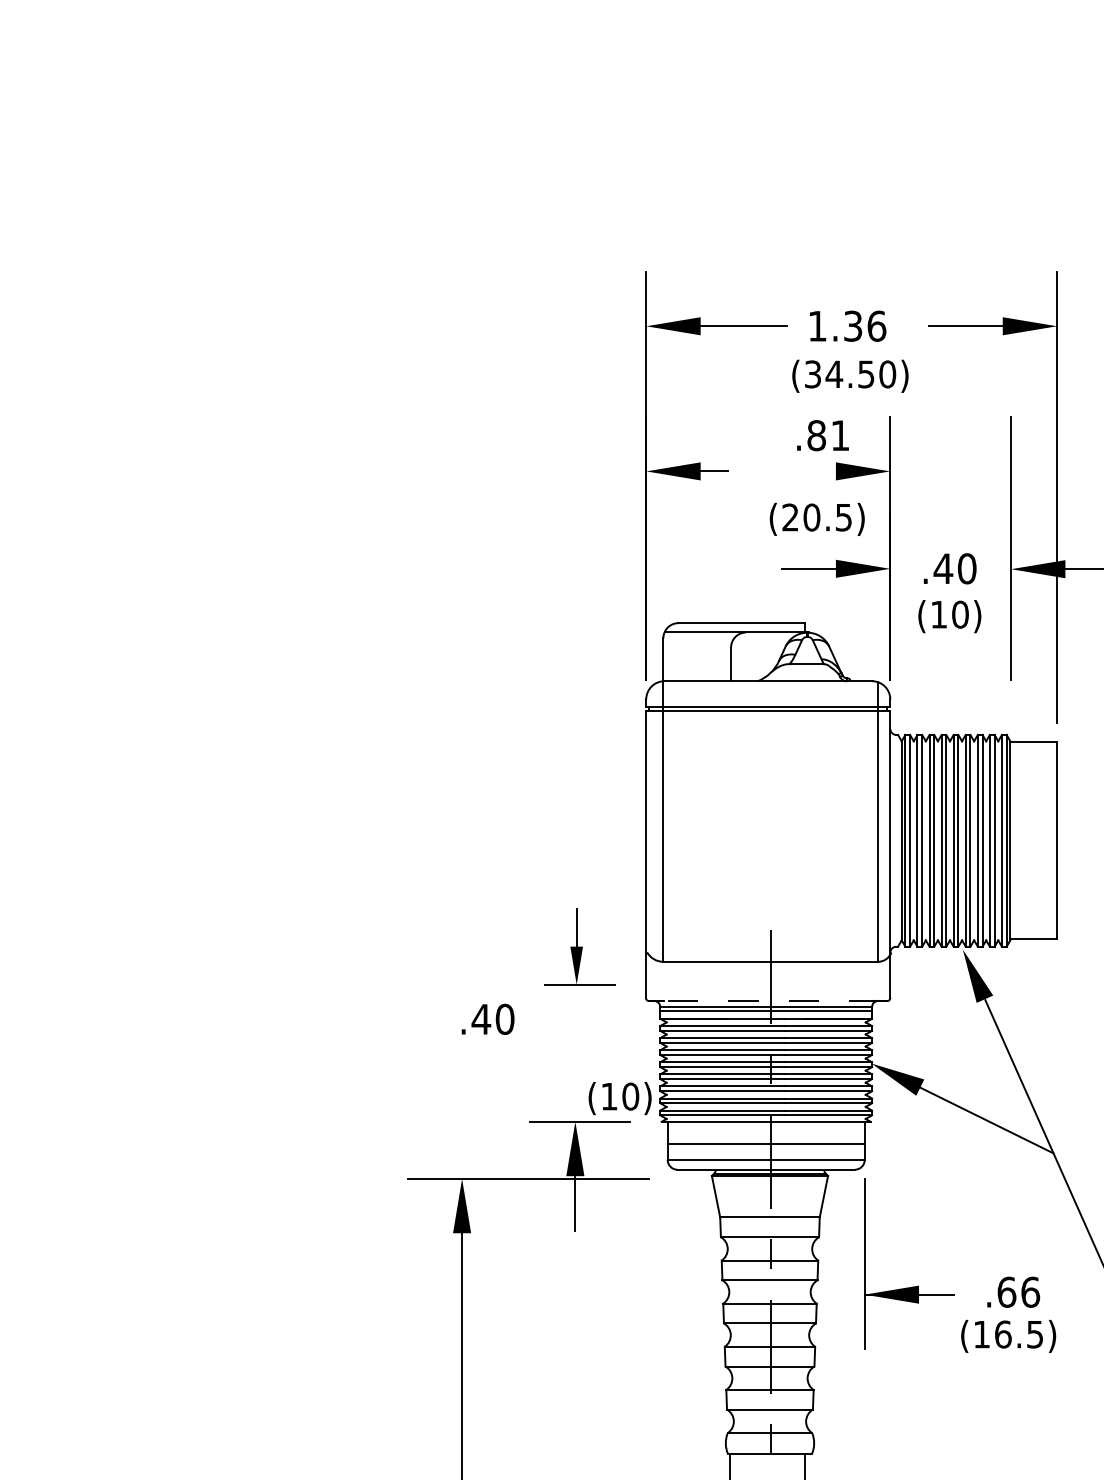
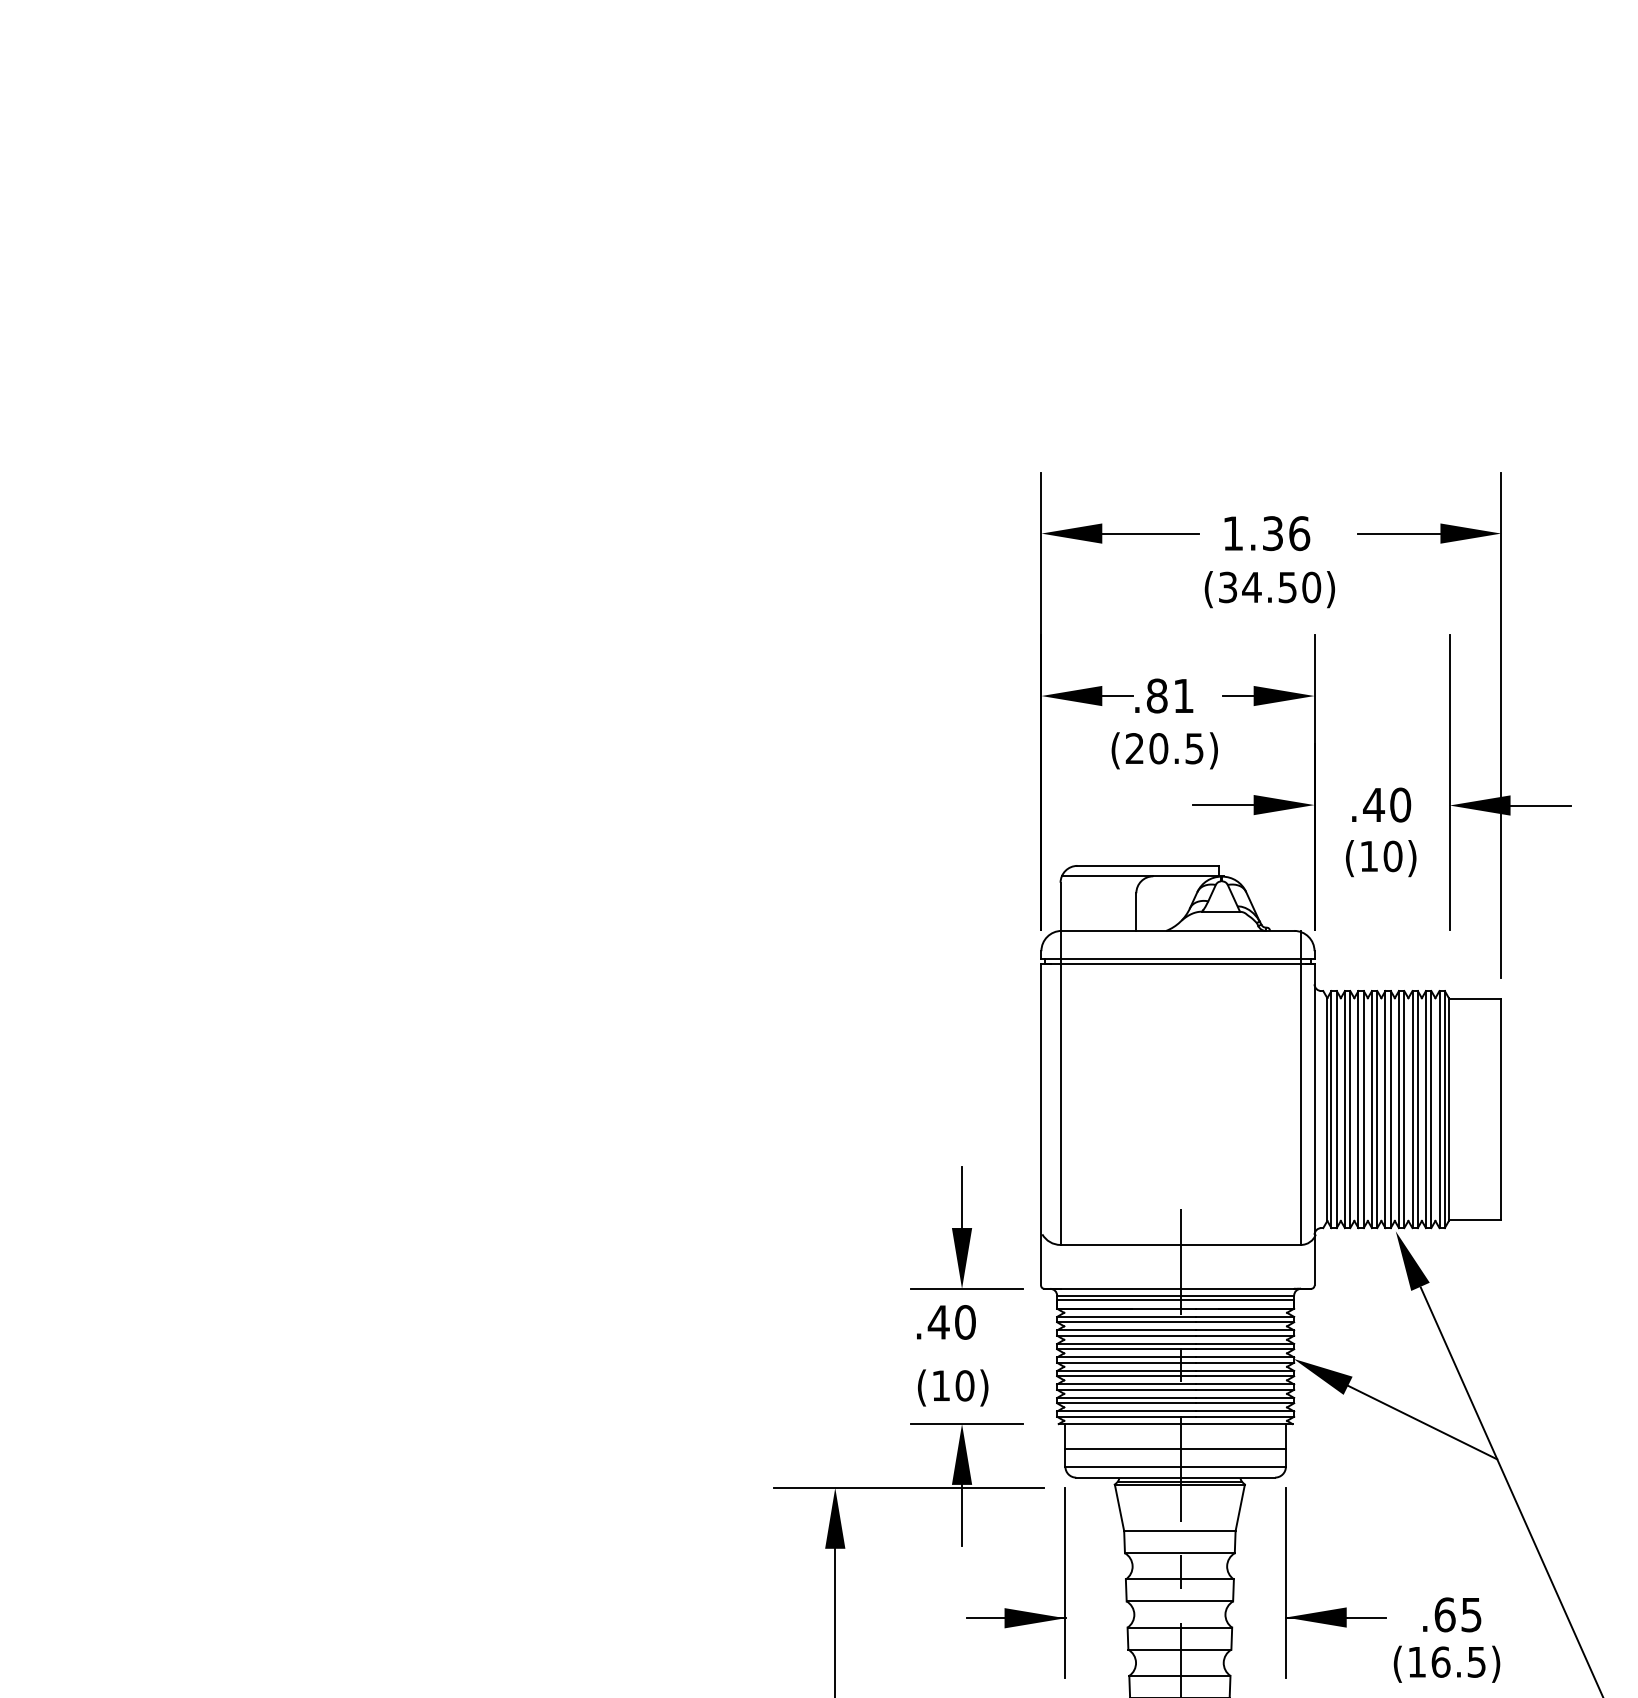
text: (823, 435) -> (1164, 695), moved
line: (822, 471) -> (1238, 696), added
text: (816, 519) -> (1164, 750), moved
part: (579, 946) -> (966, 1227), size x1.43
line: (766, 1000) -> (1175, 1288), dashed -> solid
text: (488, 1019) -> (946, 1322), moved
text: (620, 1098) -> (953, 1387), moved
part: (622, 1287) -> (1014, 1609), added
text: (1030, 1291) -> (1471, 1614), .66 -> .65

